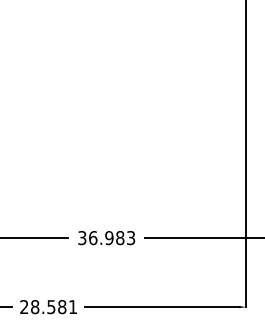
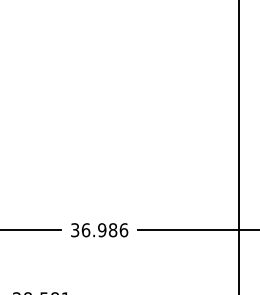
text: (131, 238) -> (124, 230), 36.983 -> 36.986

